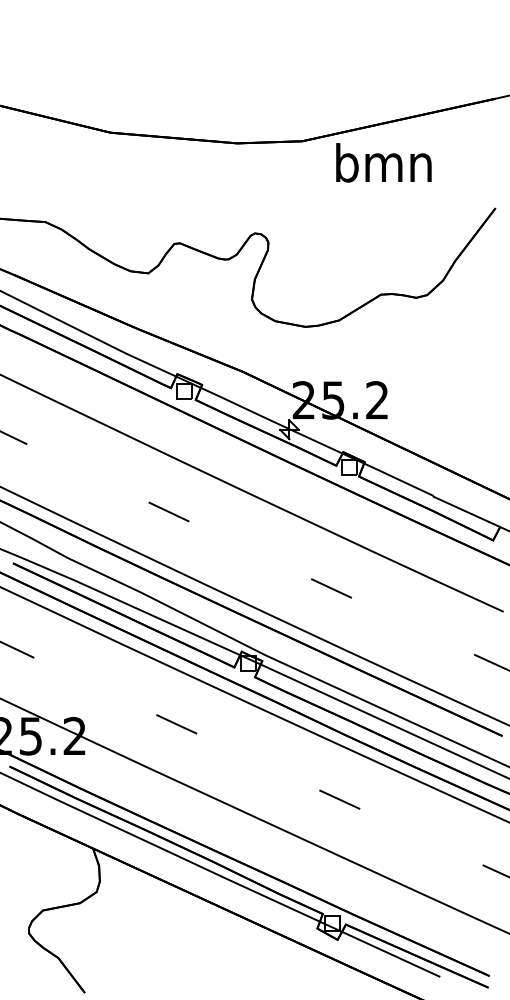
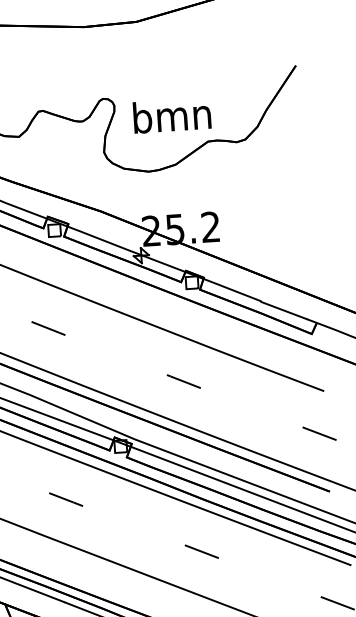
text: (383, 162) -> (171, 115), moved

